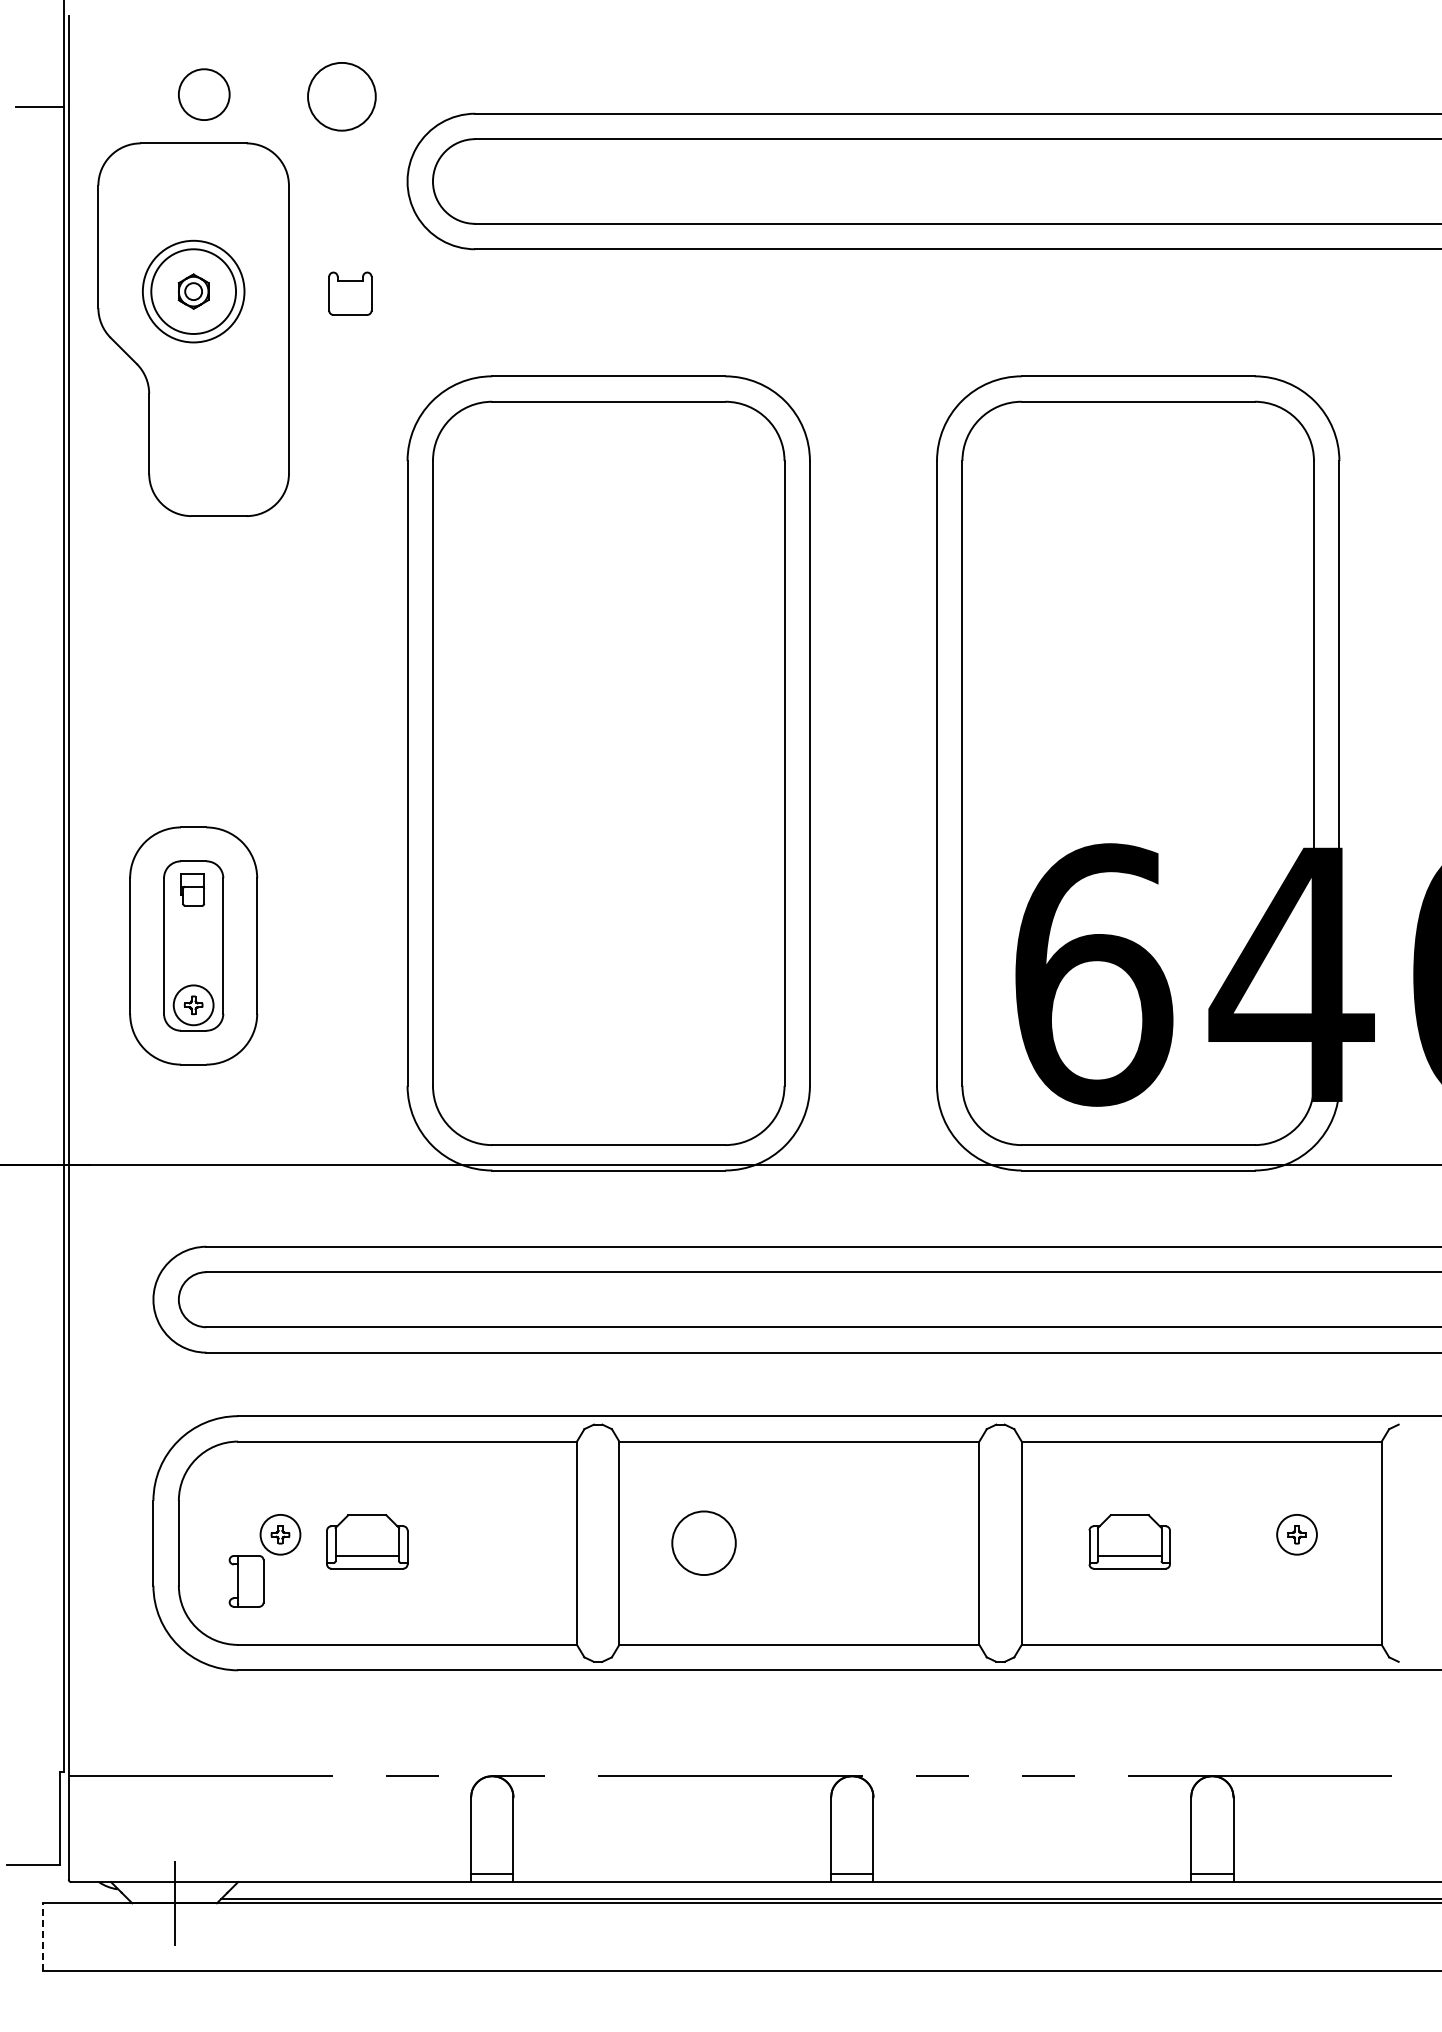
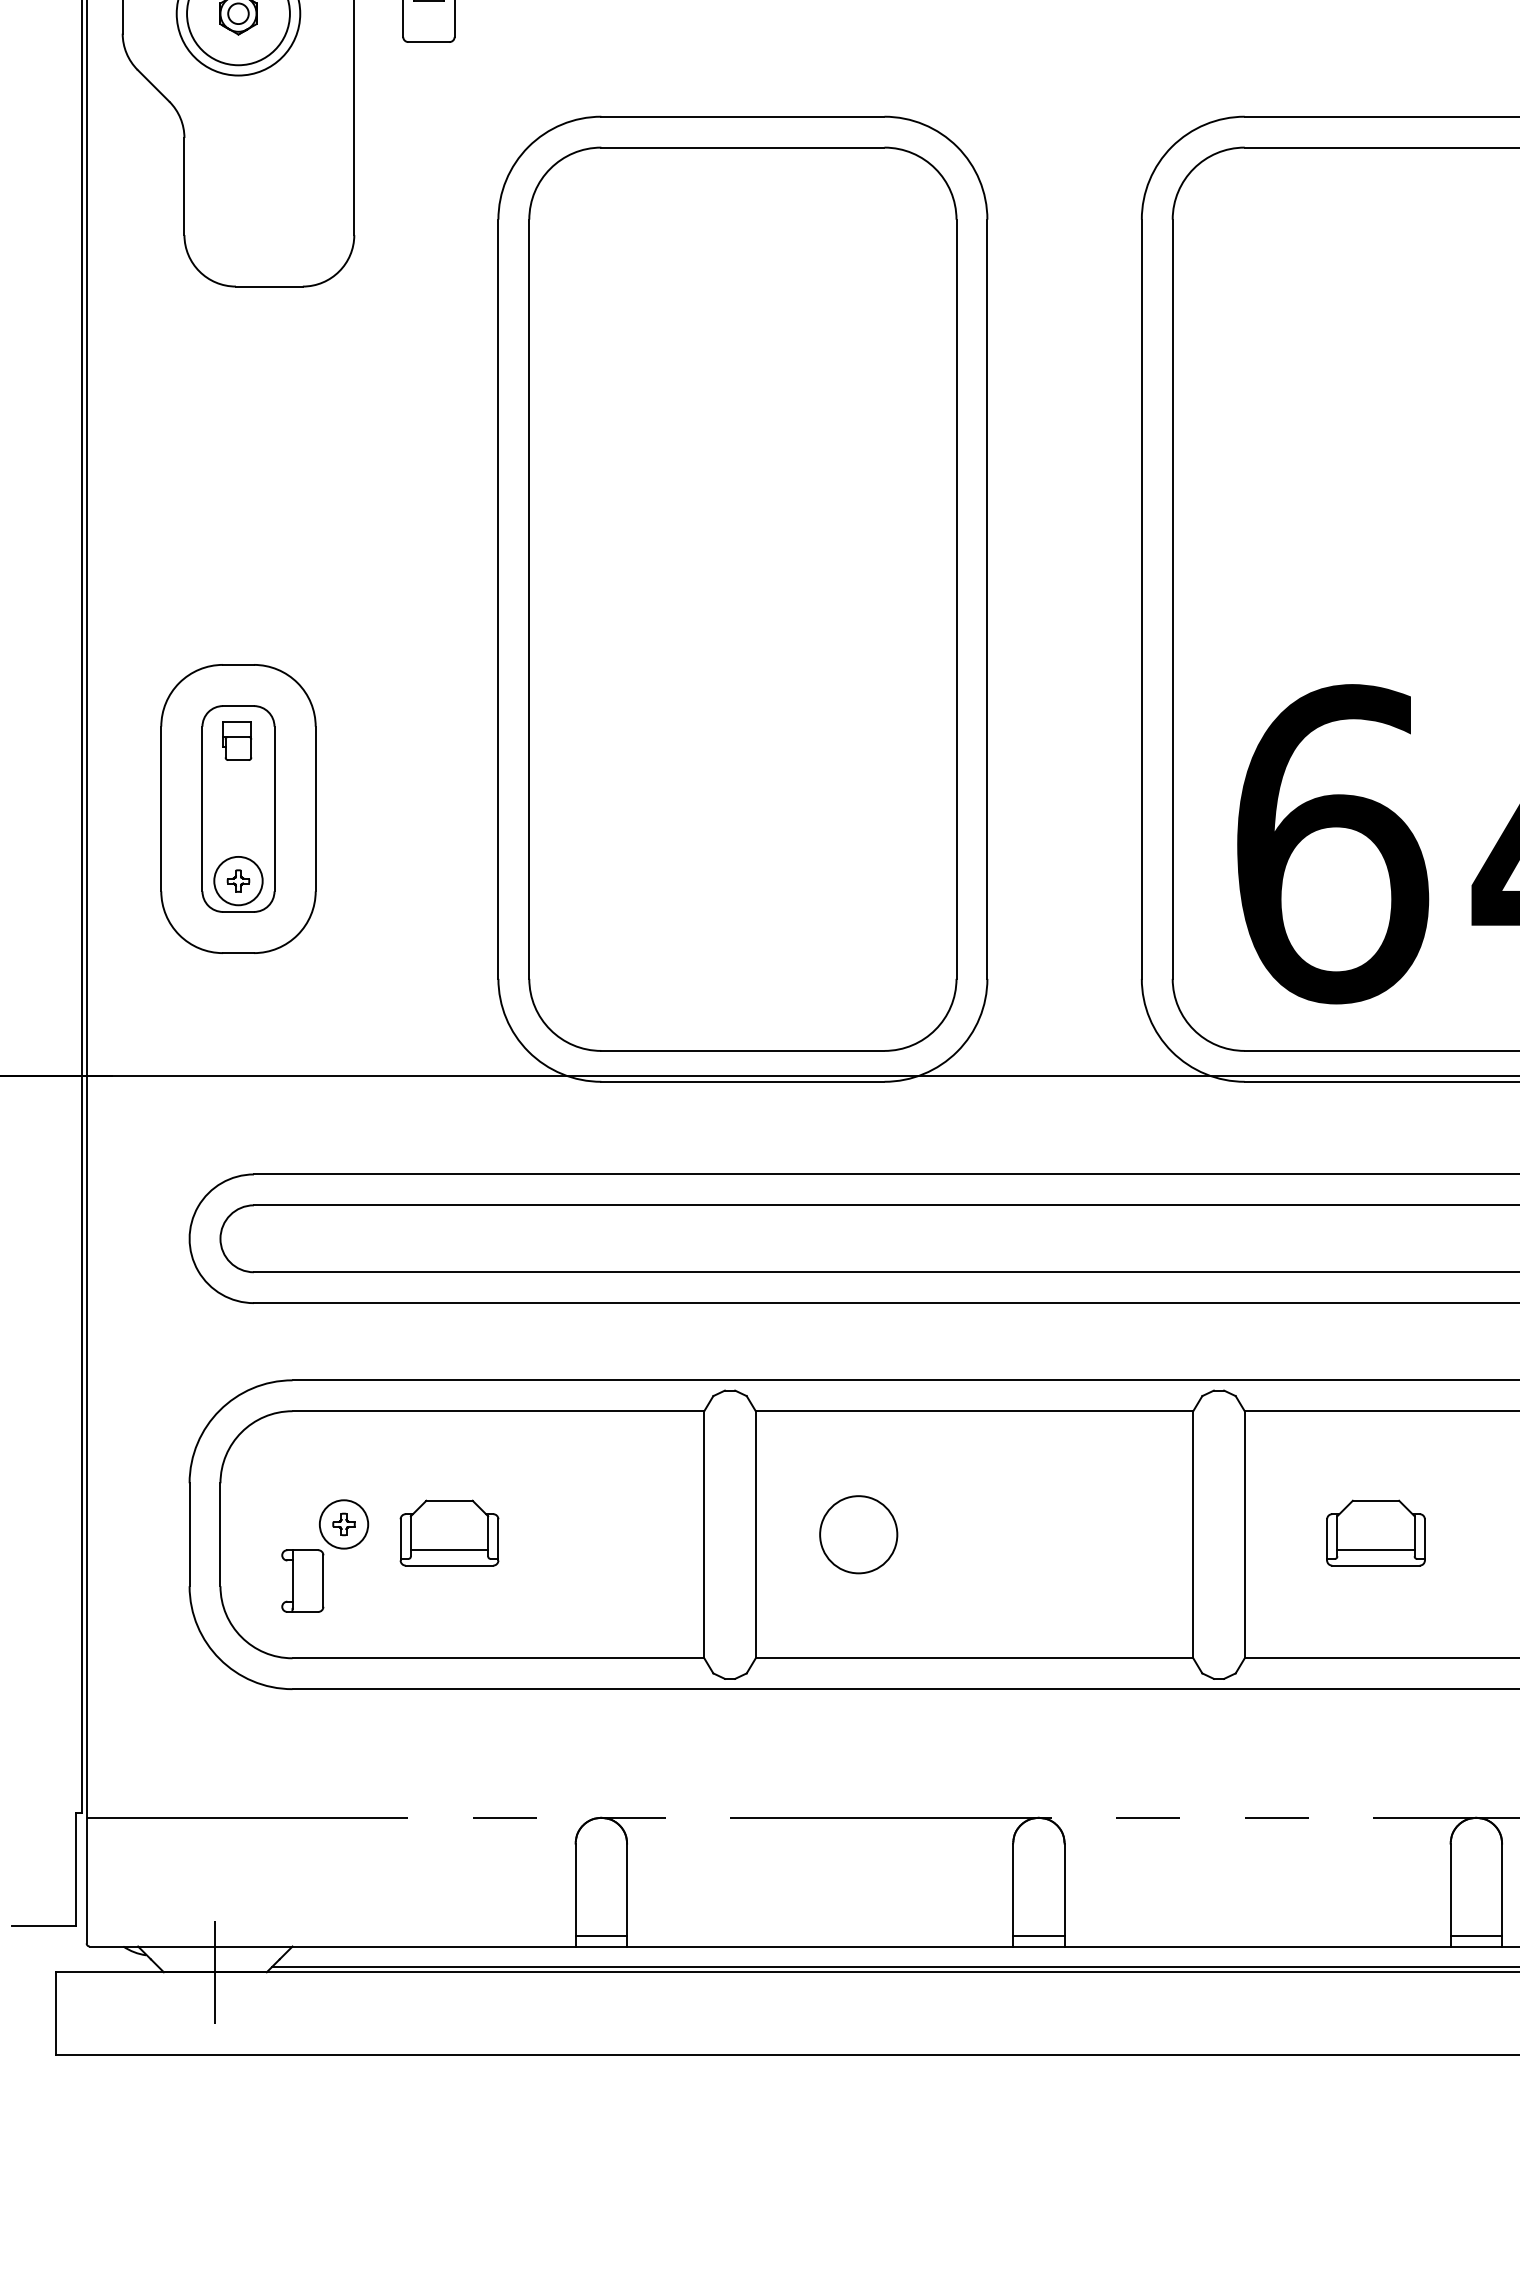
line: (43, 1937) -> (56, 2013), dashed -> solid

